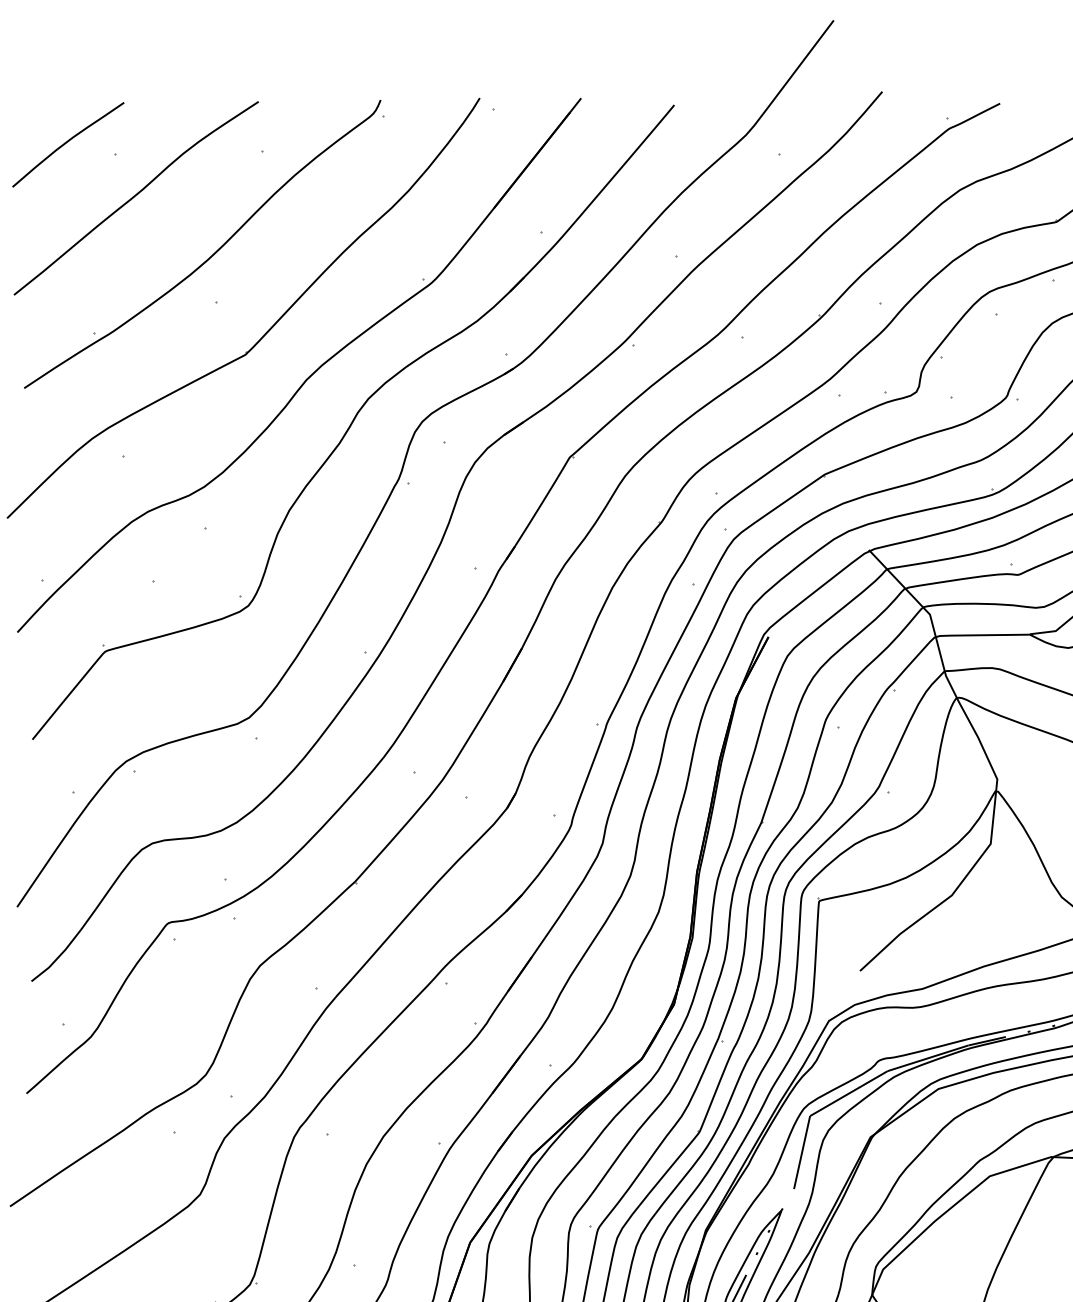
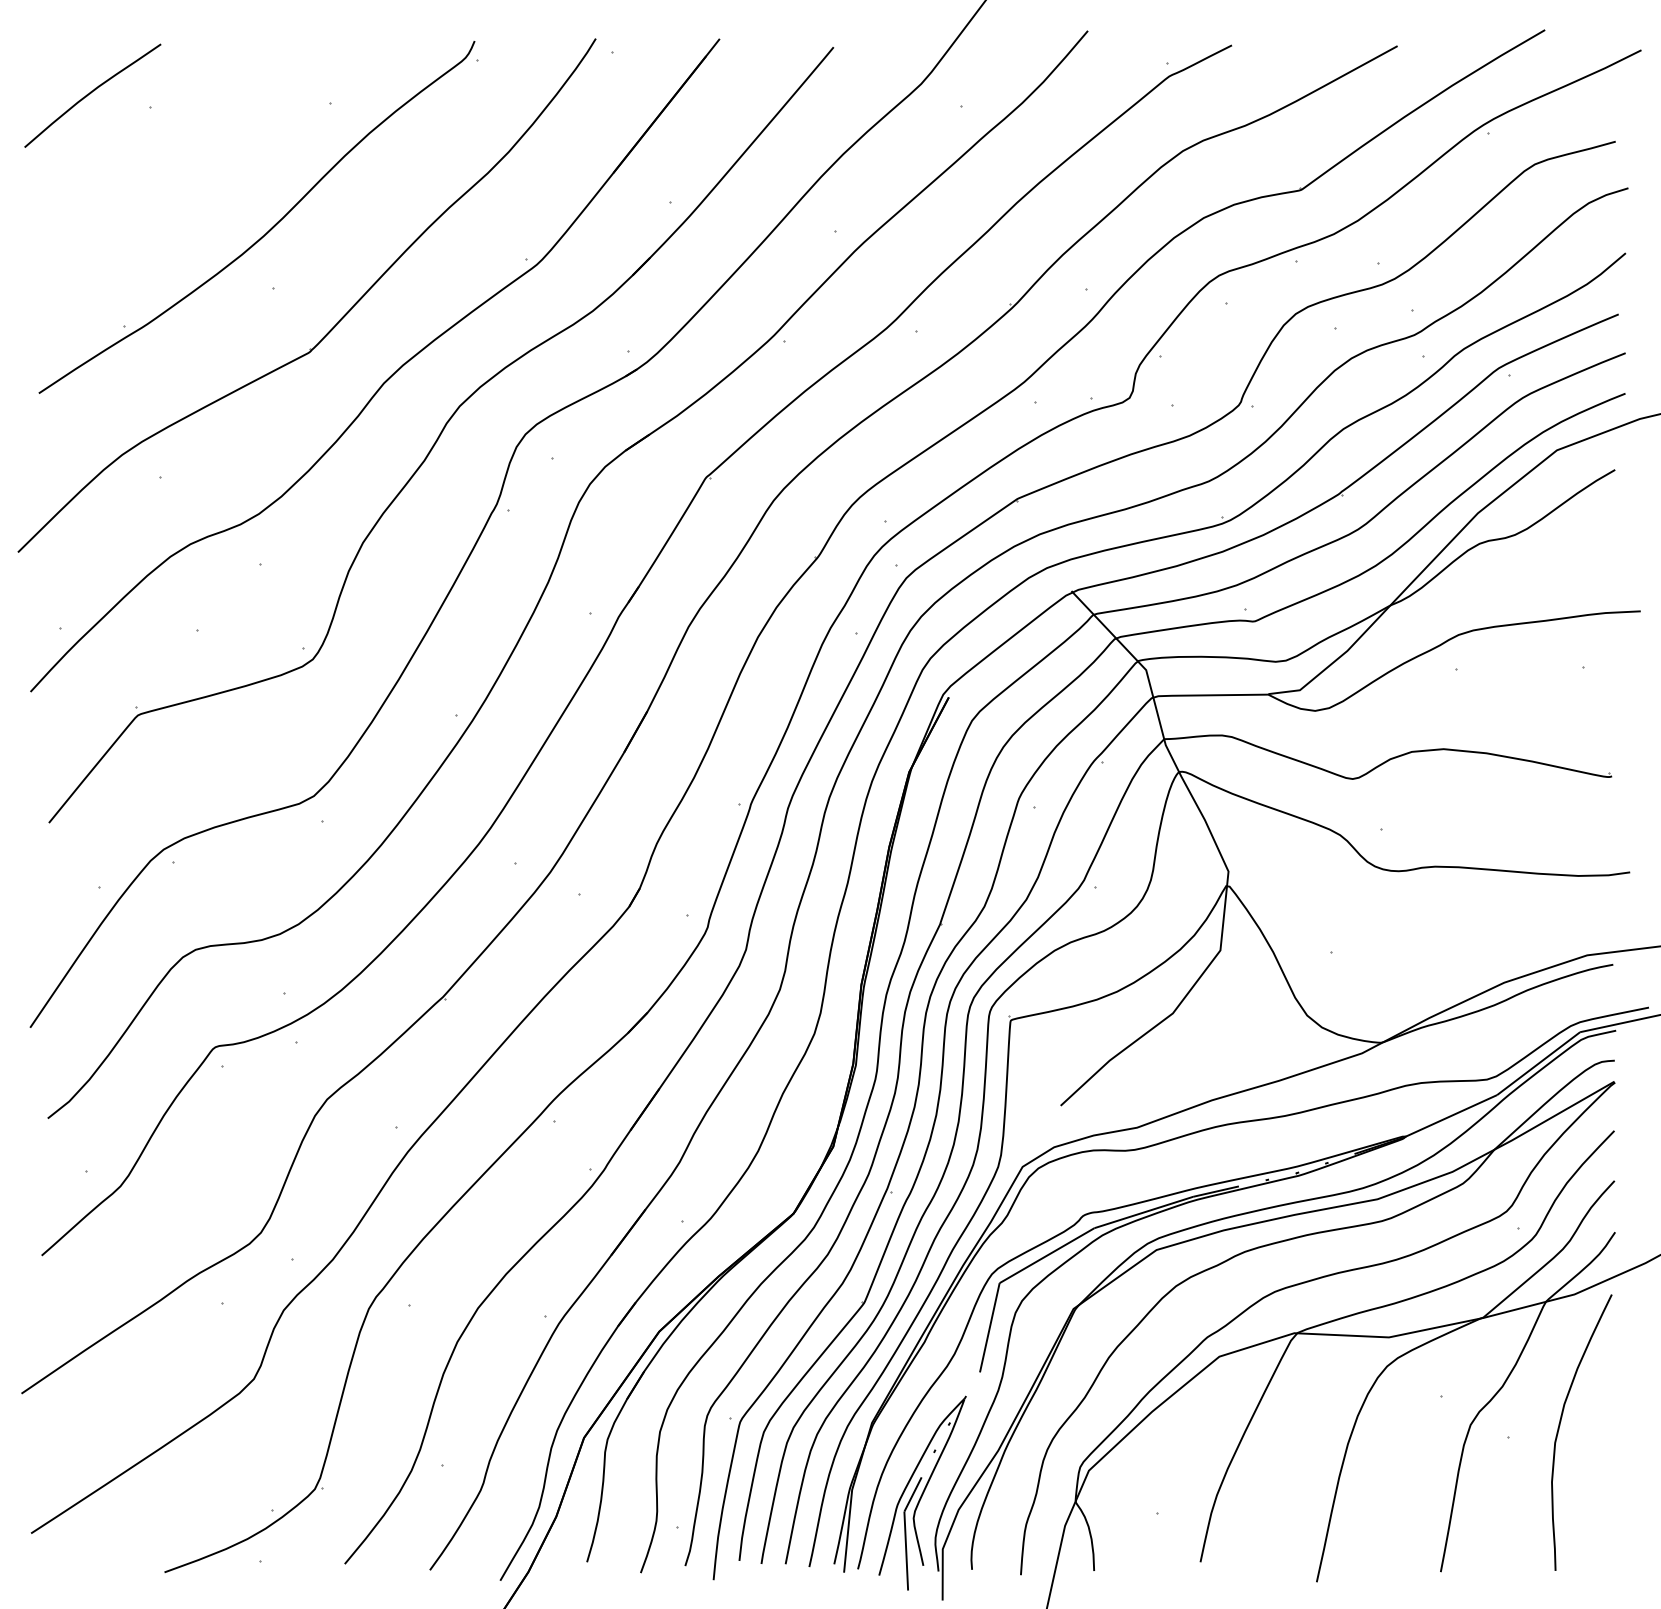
curve: (135, 196) -> (174, 159), removed

